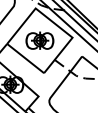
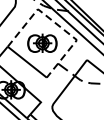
line: (54, 23) -> (57, 25), solid -> dashed

